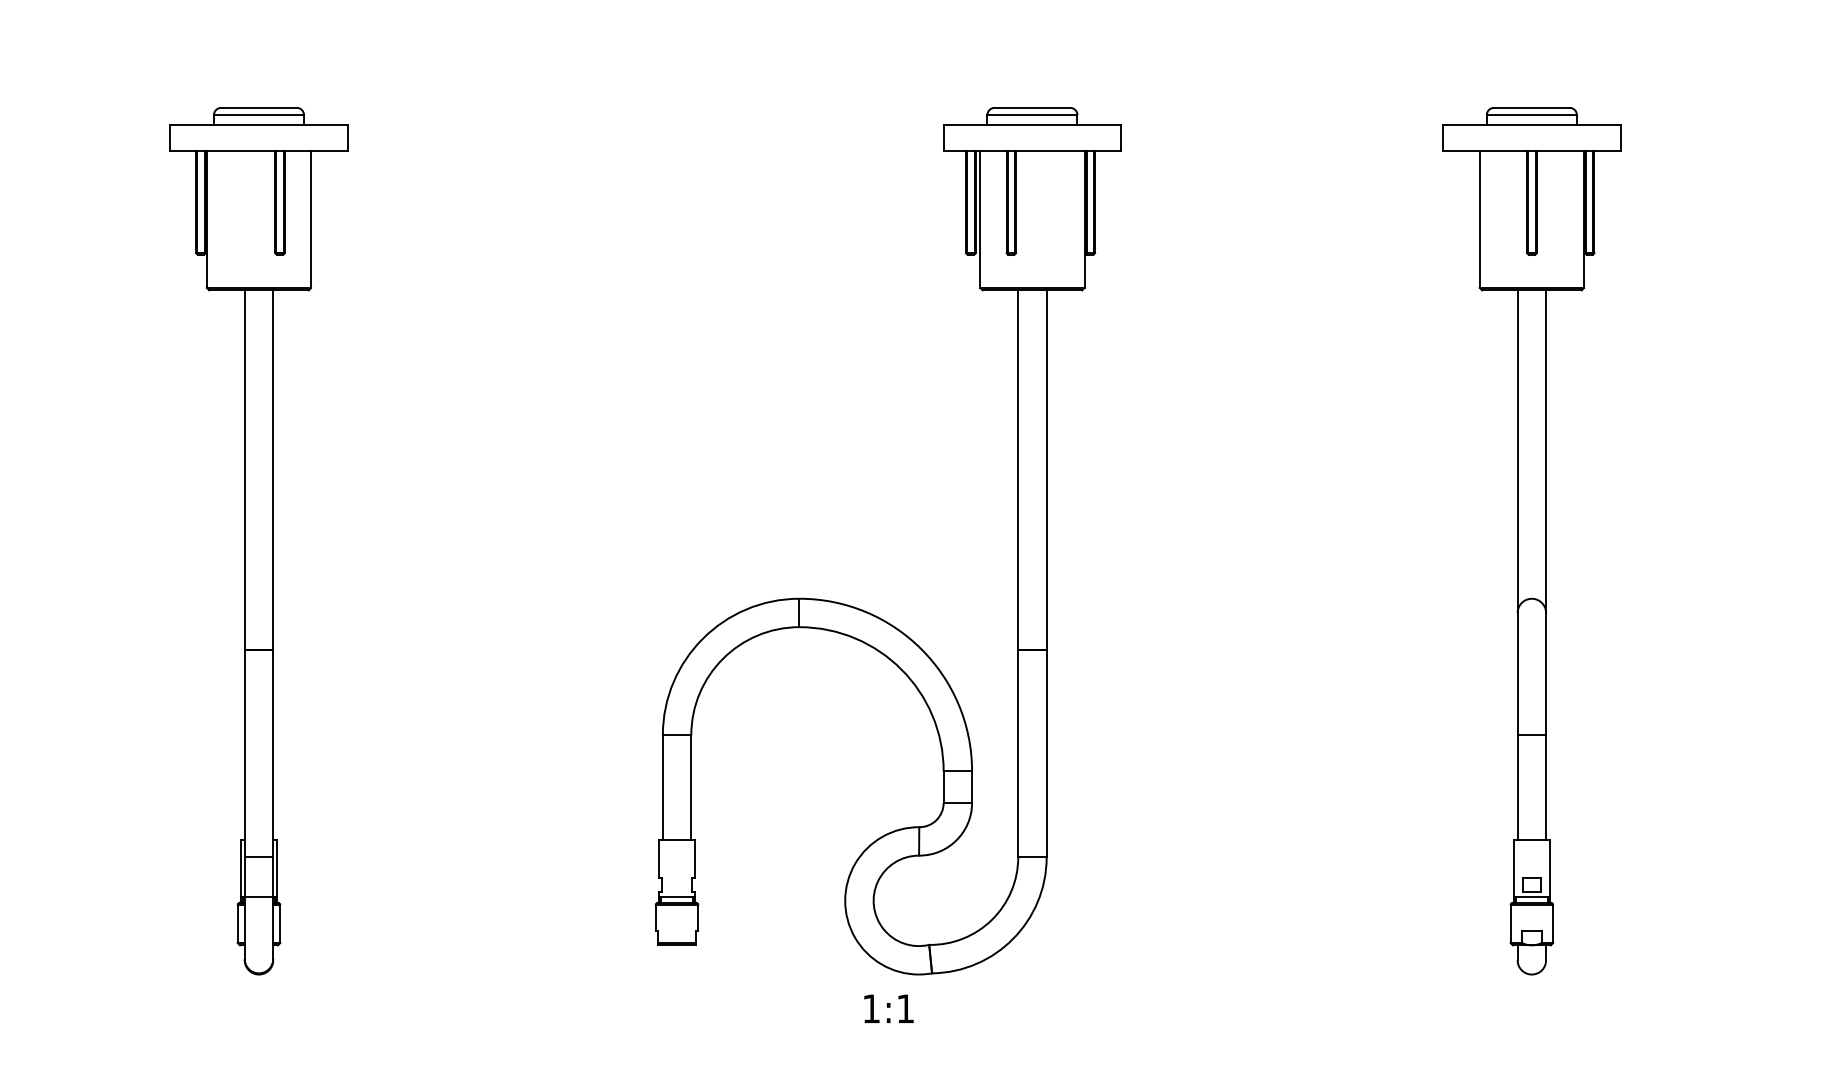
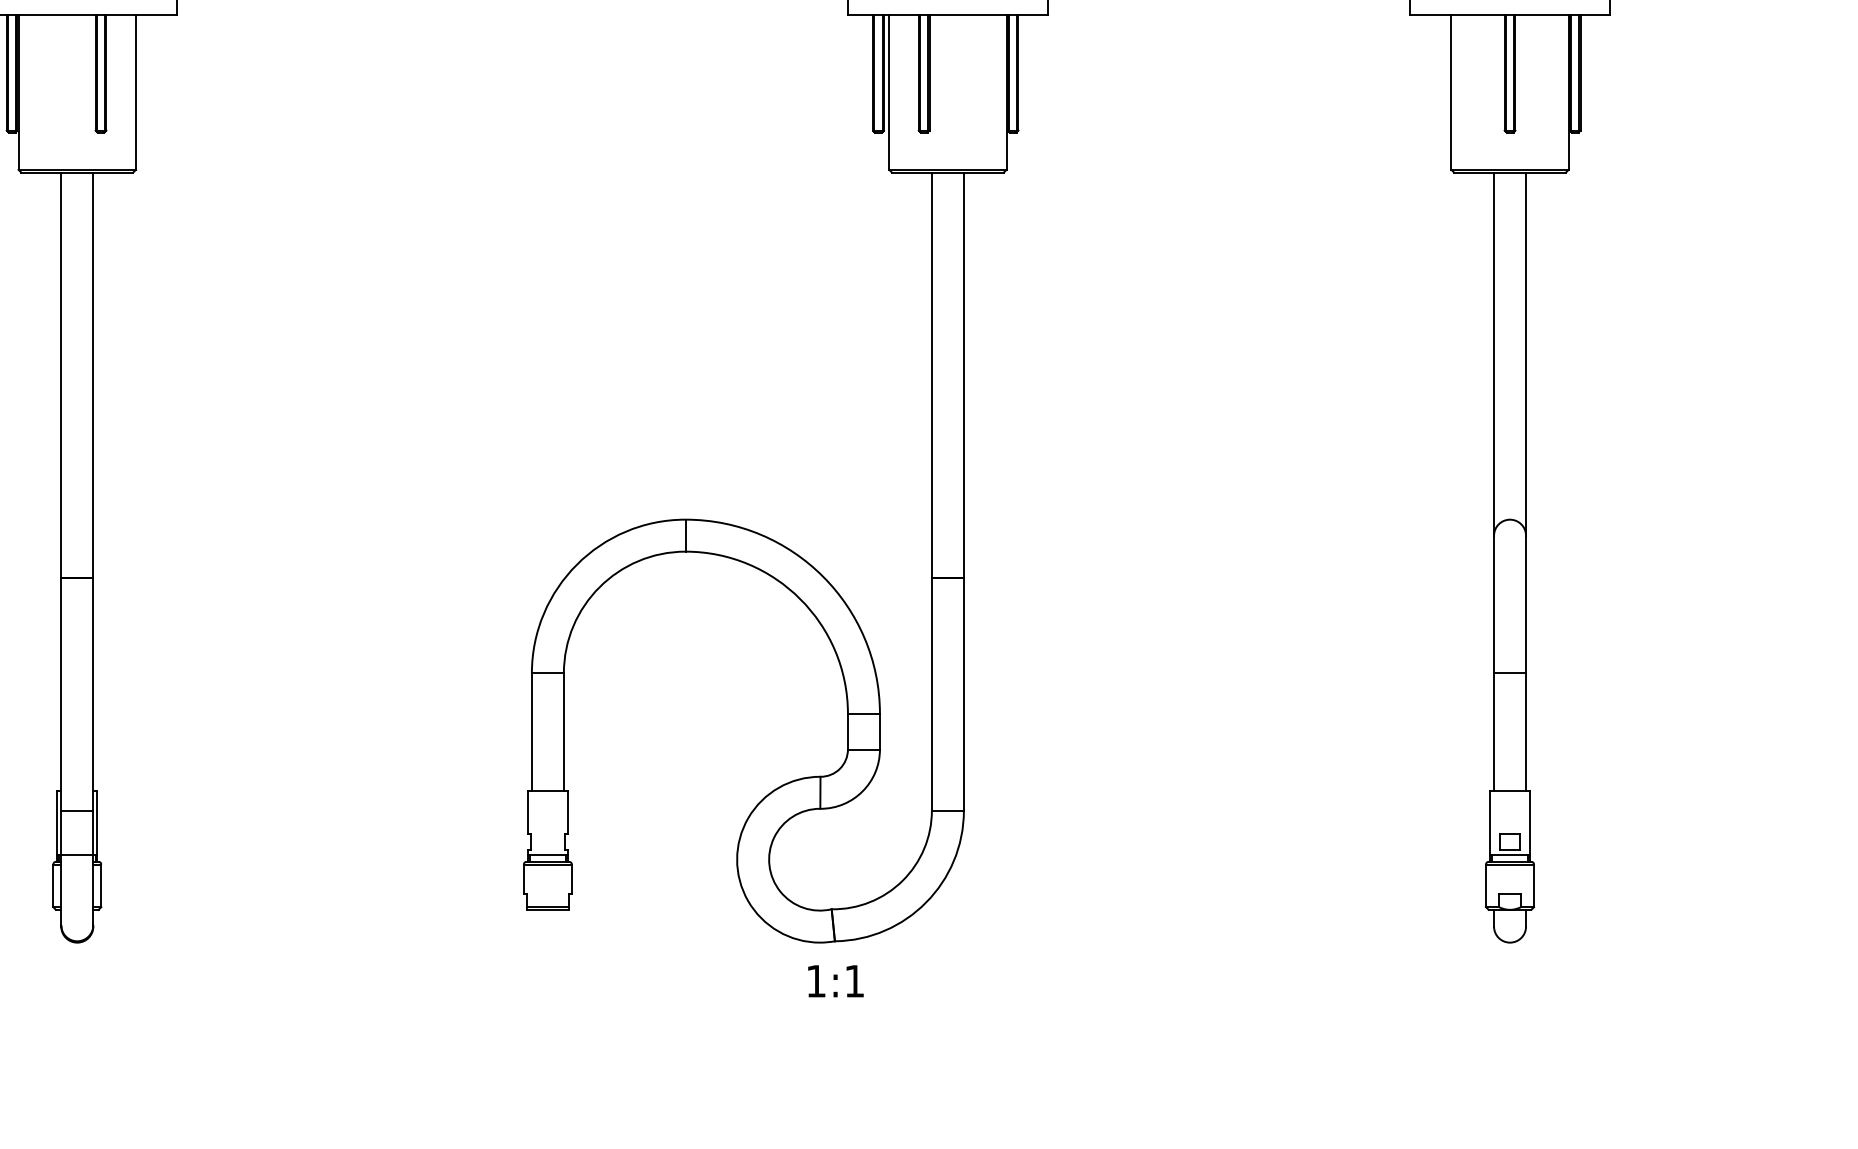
text: (888, 1008) -> (835, 980), moved

